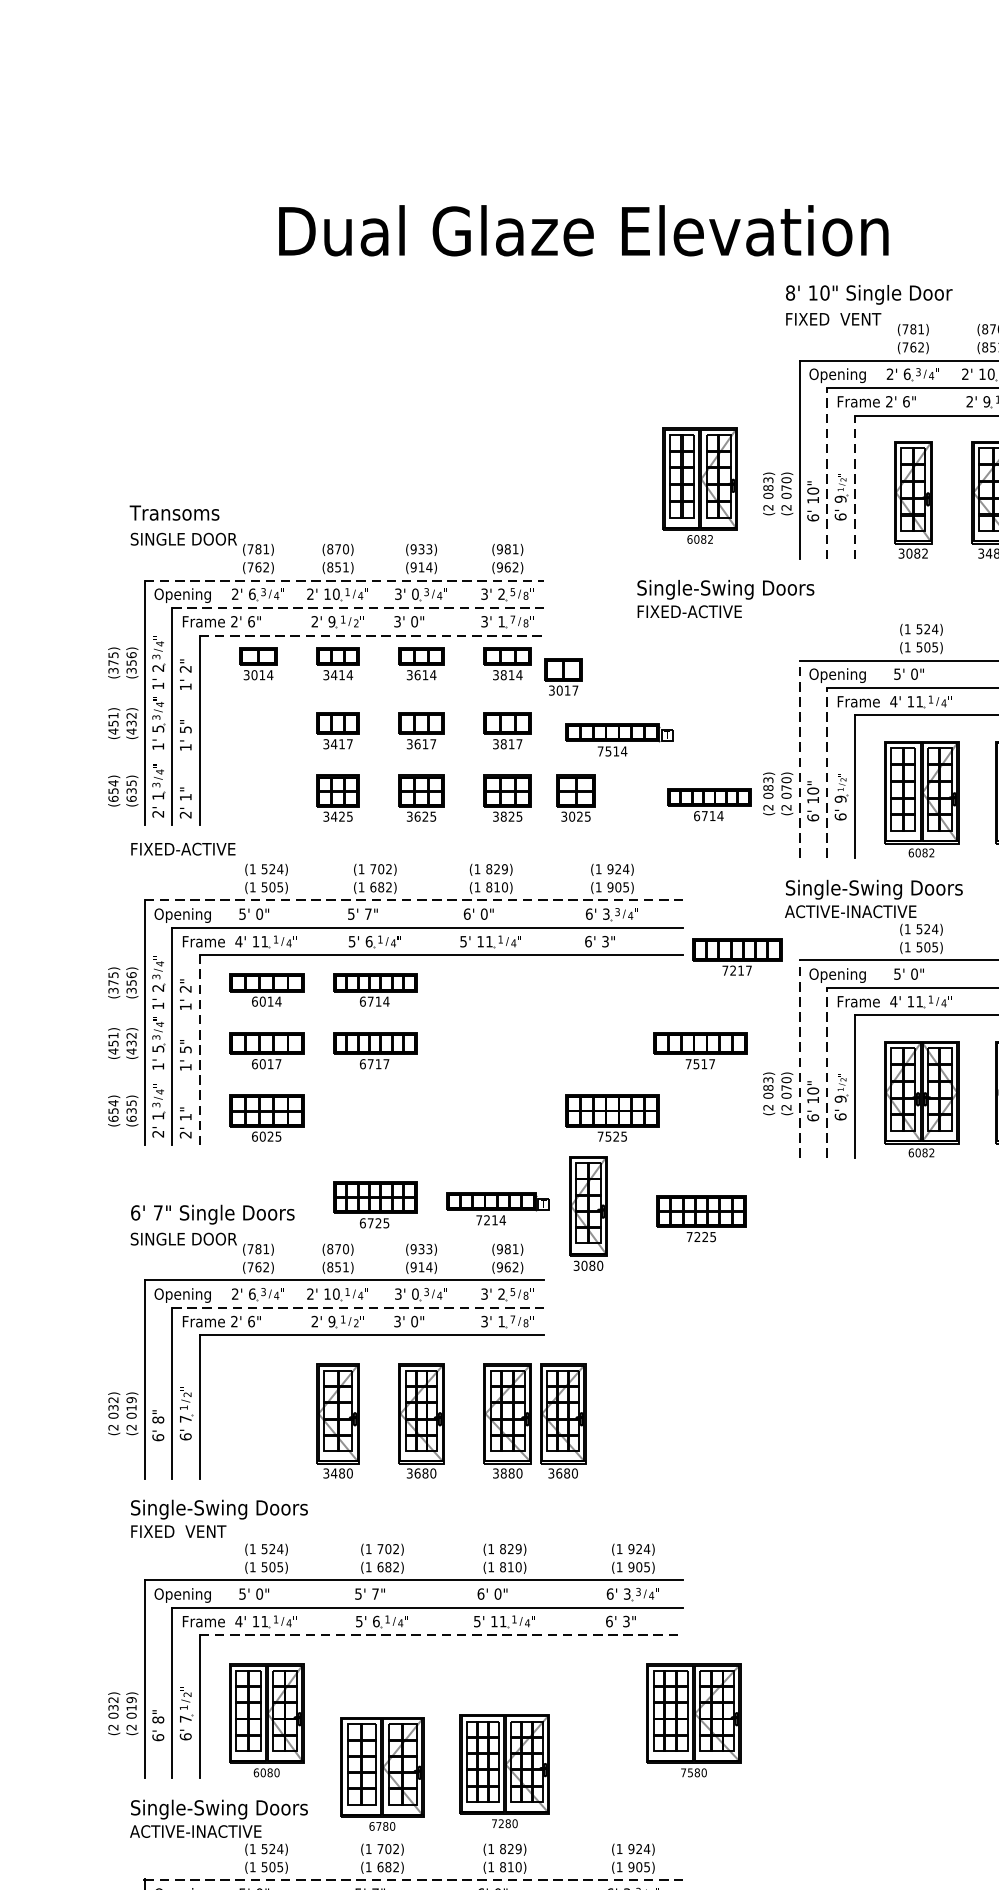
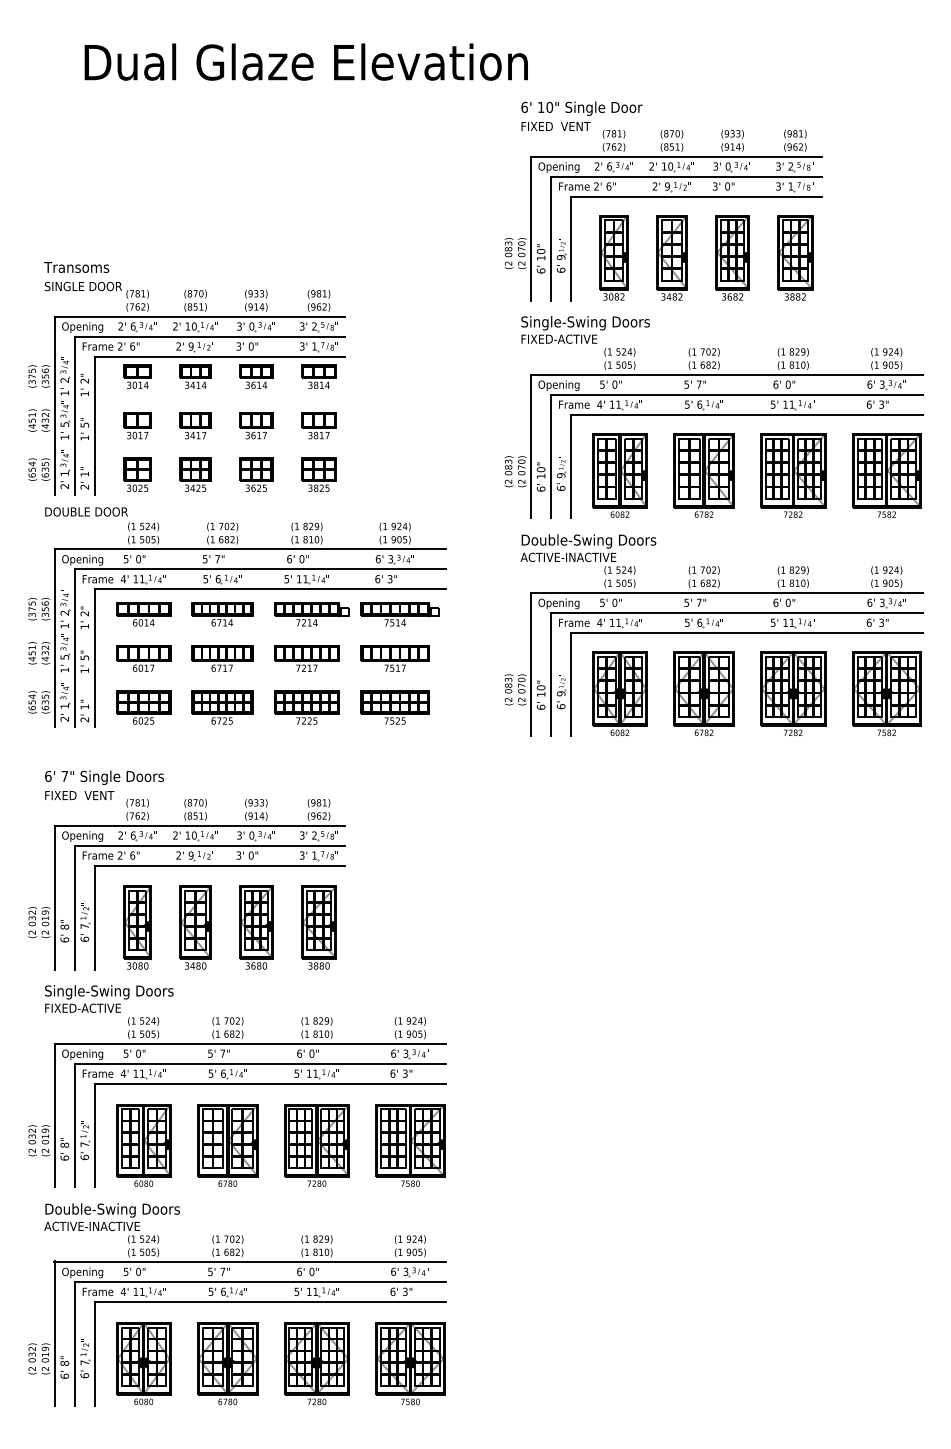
text: (582, 229) -> (305, 61), moved
text: (790, 291) -> (524, 106), 8' -> 6'
line: (827, 473) -> (551, 238), dashed -> solid
part: (699, 485) -> (458, 247), removed
line: (854, 486) -> (571, 248), dashed -> solid
line: (344, 580) -> (200, 316), dashed -> solid
text: (725, 598) -> (585, 329), moved
line: (358, 607) -> (210, 336), dashed -> solid
line: (372, 635) -> (220, 356), dashed -> solid
part: (563, 676) -> (137, 425), moved
part: (618, 739) -> (399, 614), moved
line: (799, 759) -> (531, 446), dashed -> solid
line: (827, 772) -> (551, 456), dashed -> solid
part: (575, 797) -> (137, 474), moved
part: (709, 804) -> (465, 479), removed
text: (188, 848) -> (86, 511), FIXED-ACTIVE -> DOUBLE DOOR
text: (878, 889) -> (588, 541), Single-Swing Doors -> Double-Swing Doors
line: (413, 900) -> (250, 549), dashed -> solid
part: (736, 957) -> (306, 658), moved
line: (199, 1049) -> (94, 657), dashed -> solid
part: (699, 1050) -> (394, 658), moved
line: (799, 1058) -> (531, 664), dashed -> solid
line: (827, 1072) -> (551, 674), dashed -> solid
part: (375, 1204) -> (222, 707), moved
part: (497, 1208) -> (311, 614), moved
part: (588, 1212) -> (137, 927), moved
part: (700, 1218) -> (306, 707), moved
text: (182, 1239) -> (82, 795), SINGLE DOOR -> FIXED  VENT
line: (358, 1307) -> (210, 845), dashed -> solid
part: (563, 1420) -> (359, 927), removed
text: (204, 1530) -> (98, 1007), FIXED  VENT -> FIXED-ACTIVE
line: (441, 1635) -> (270, 1083), dashed -> solid
part: (694, 1720) -> (410, 1145), moved
part: (504, 1771) -> (316, 1145), moved
part: (381, 1773) -> (227, 1145), moved
text: (223, 1809) -> (112, 1210), Single-Swing Doors -> Double-Swing Doors
line: (413, 1879) -> (250, 1261), dashed -> solid

